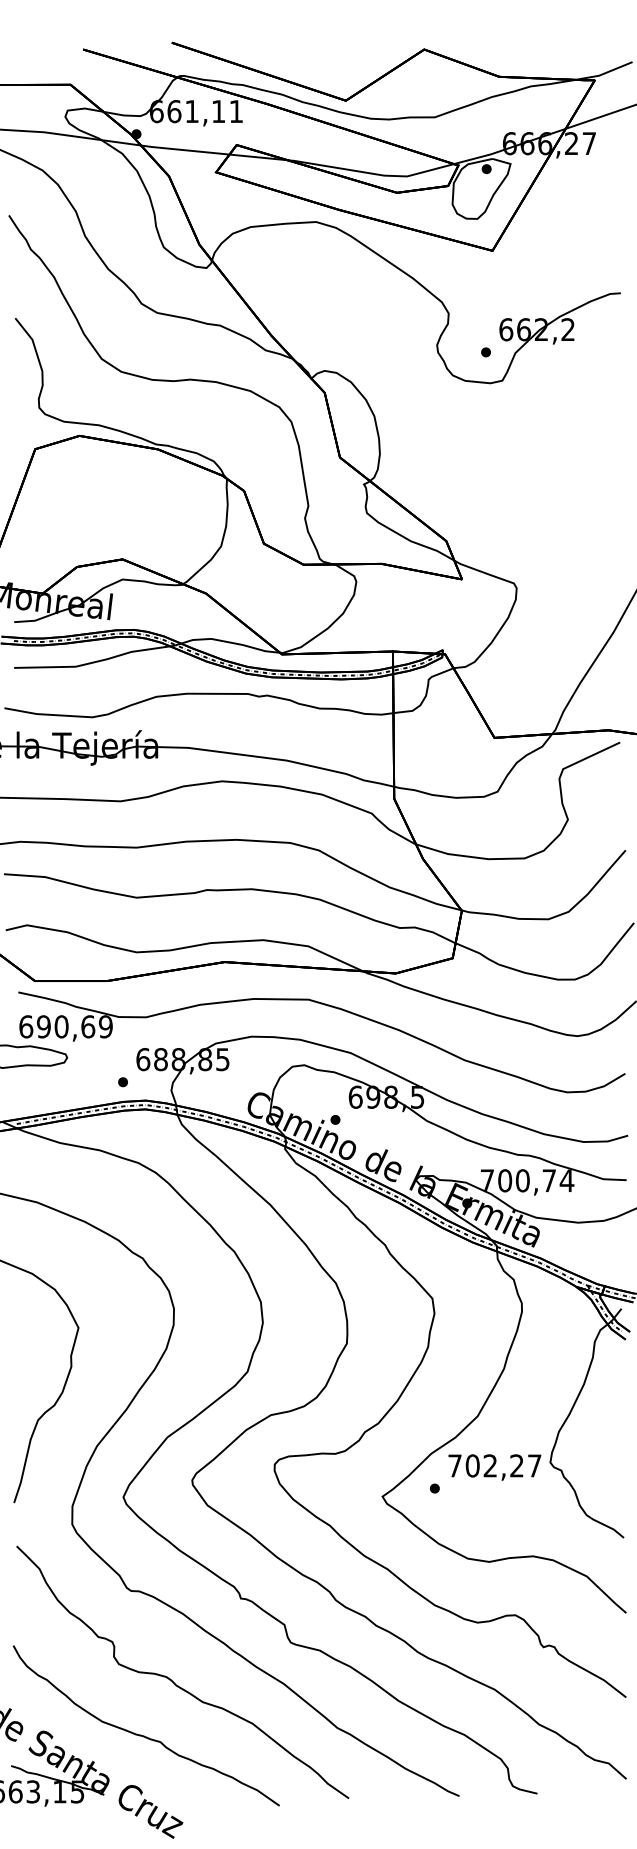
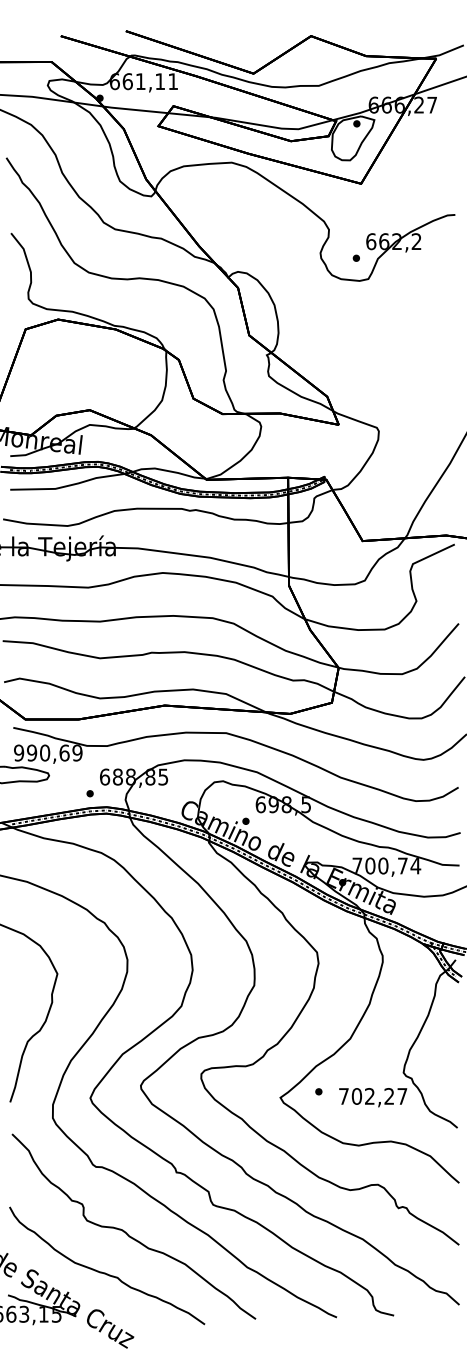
text: (26, 1026) -> (19, 752), 690,69 -> 990,69
text: (494, 1467) -> (372, 1097), moved

